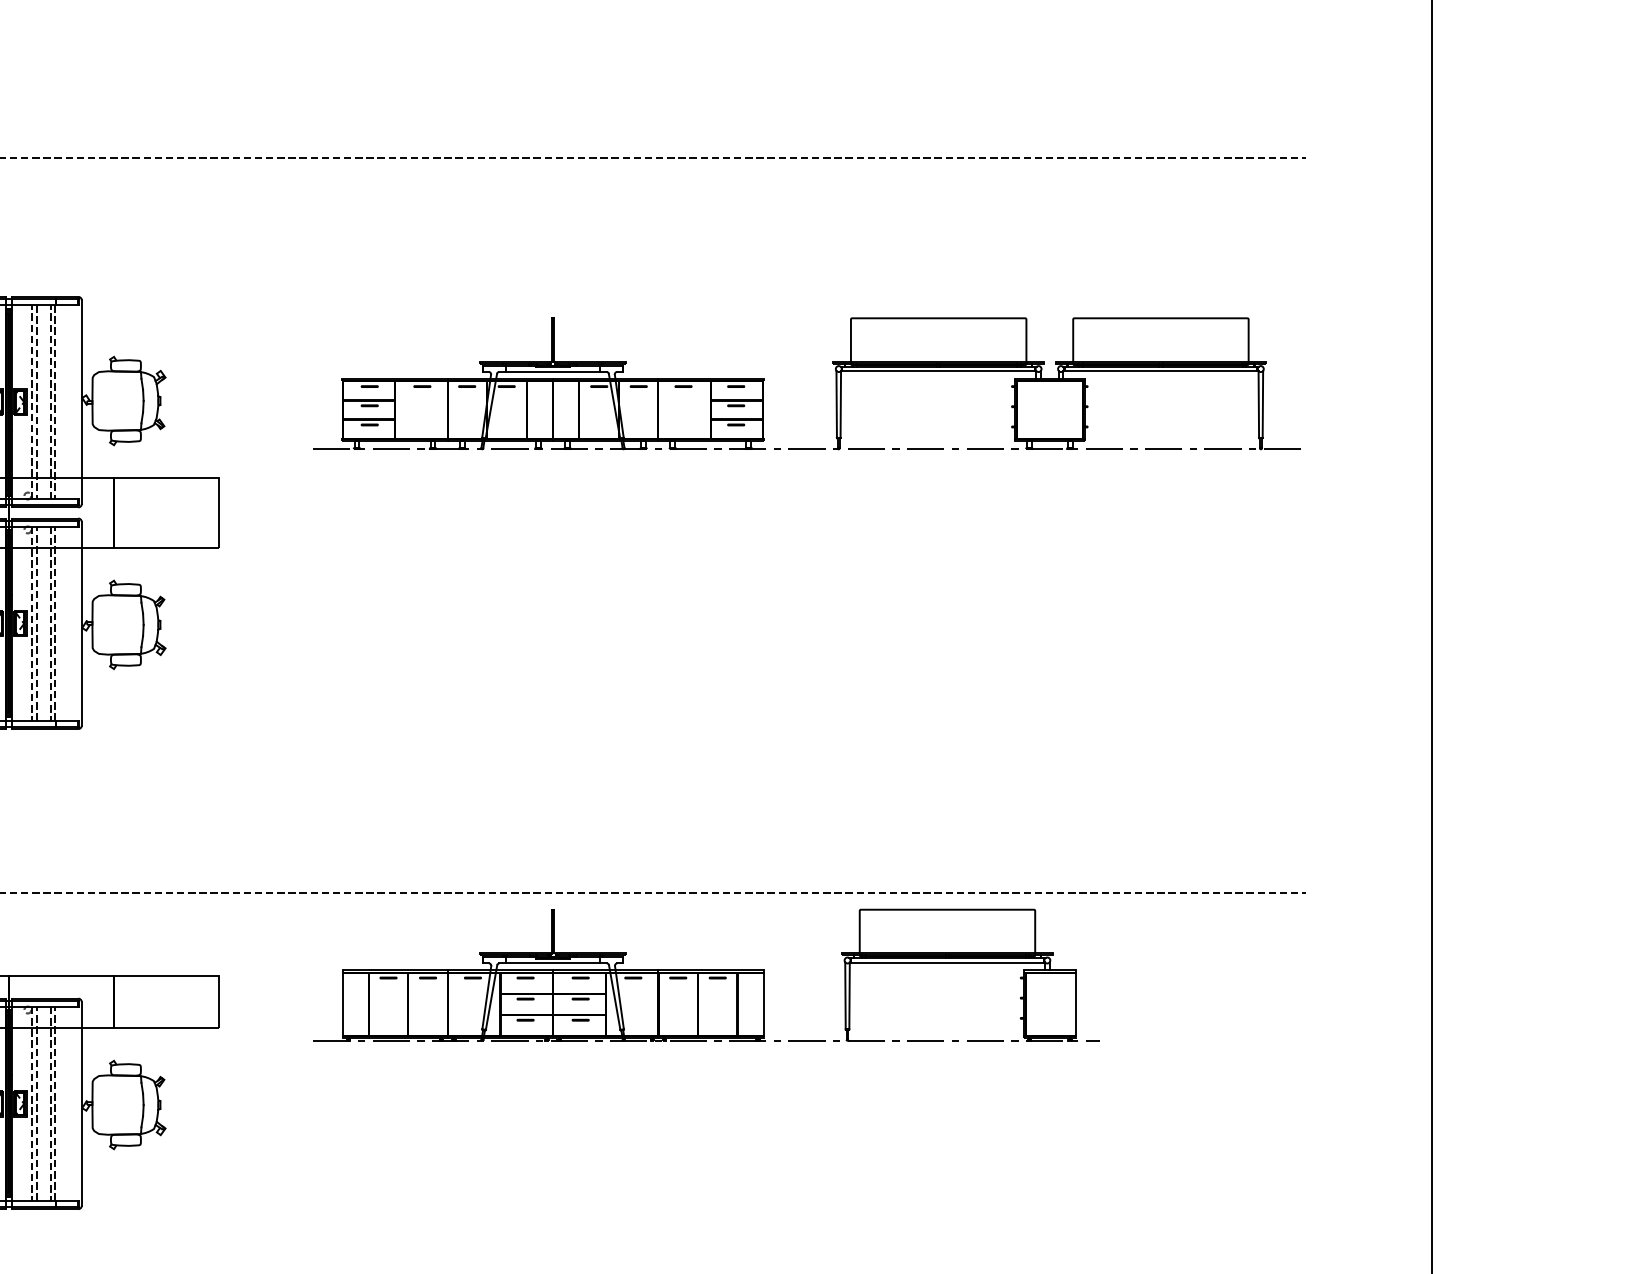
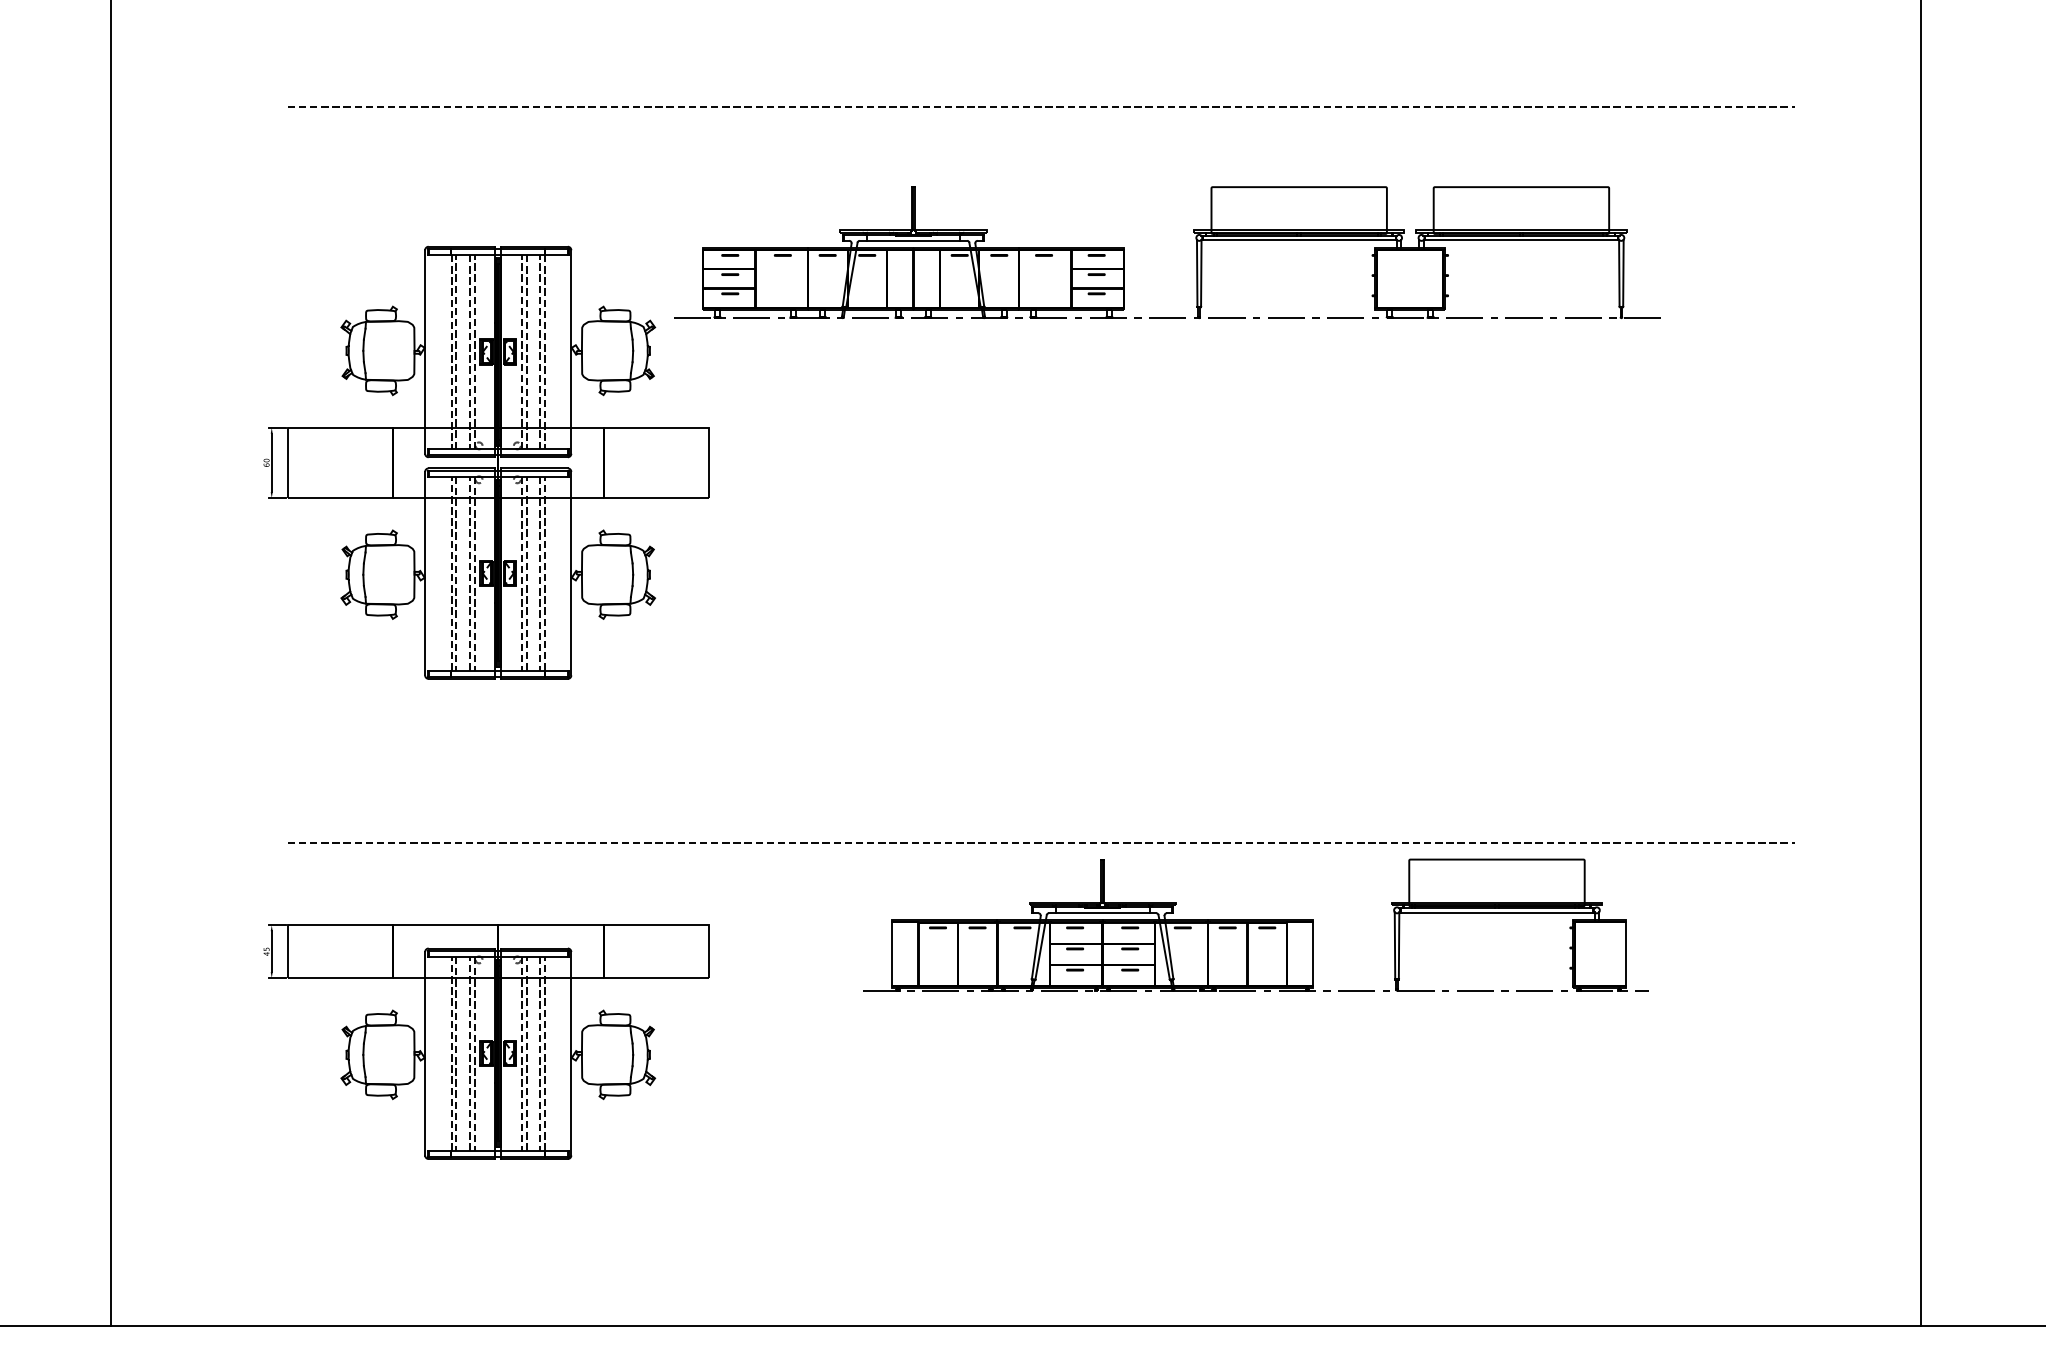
part: (835, 383) -> (1196, 252), moved
part: (705, 974) -> (1255, 924), moved

